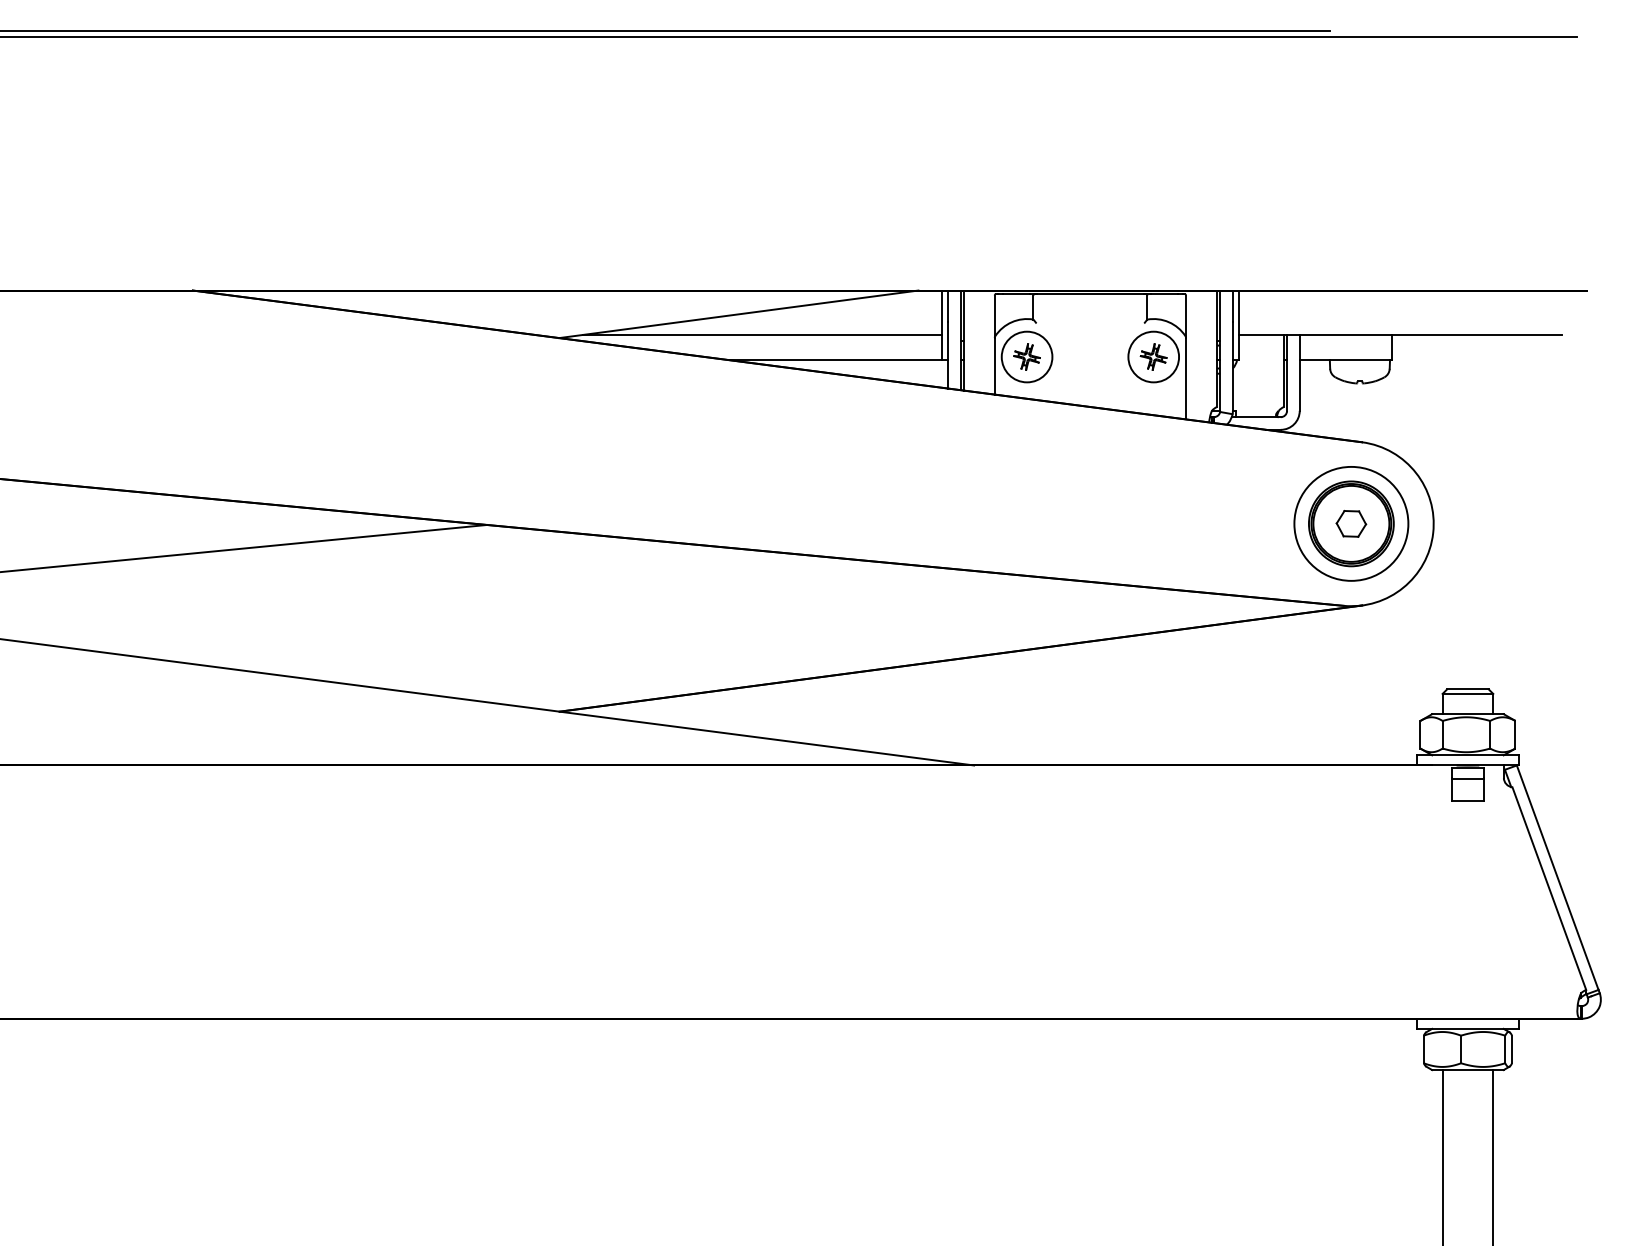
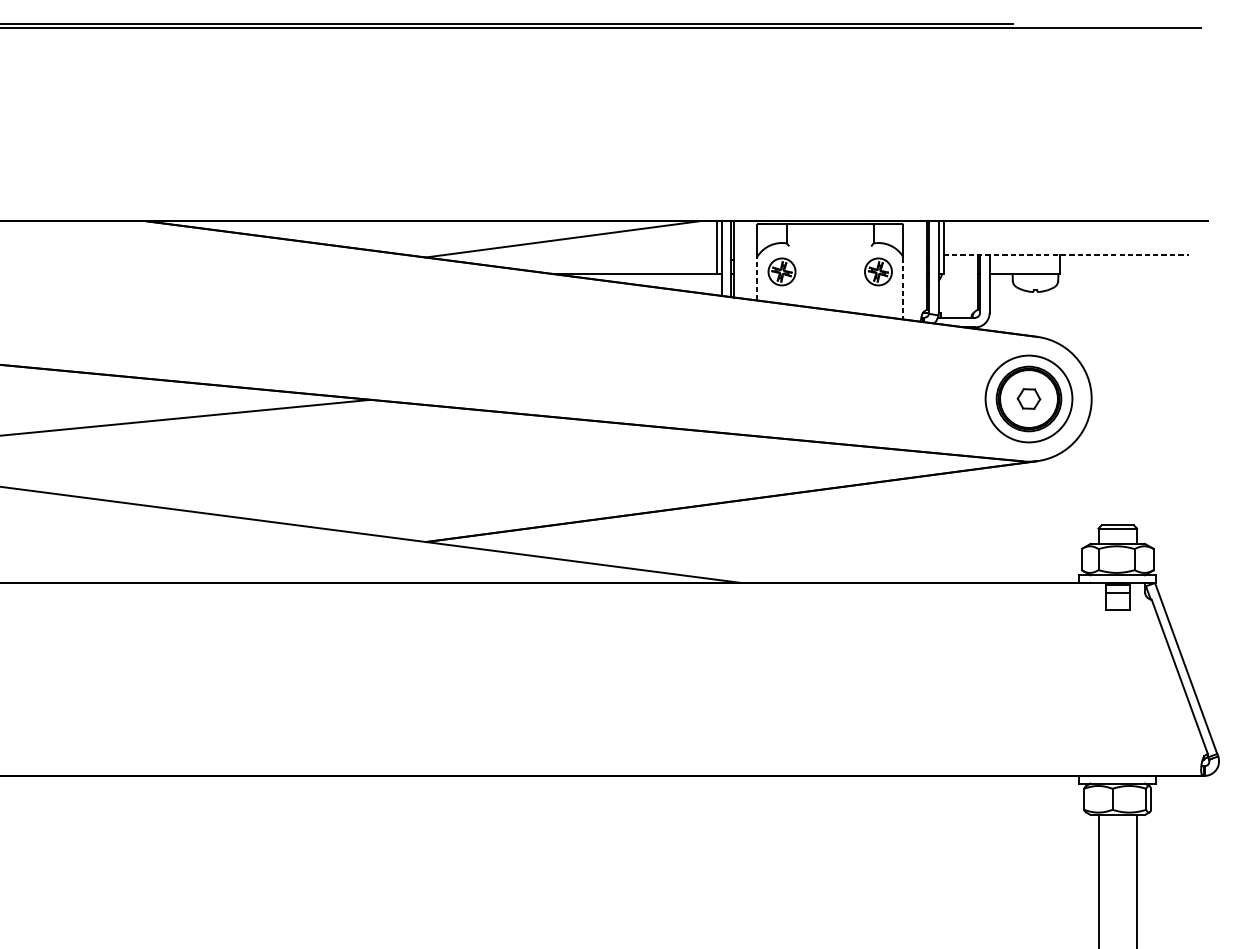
line: (762, 334) -> (580, 254), removed
line: (1401, 334) -> (1067, 254), solid -> dashed
circle: (1026, 356) -> (781, 271), size x0.7
circle: (1153, 356) -> (878, 271), size x0.7
line: (994, 365) -> (757, 278), solid -> dashed
line: (1186, 378) -> (903, 288), solid -> dashed

